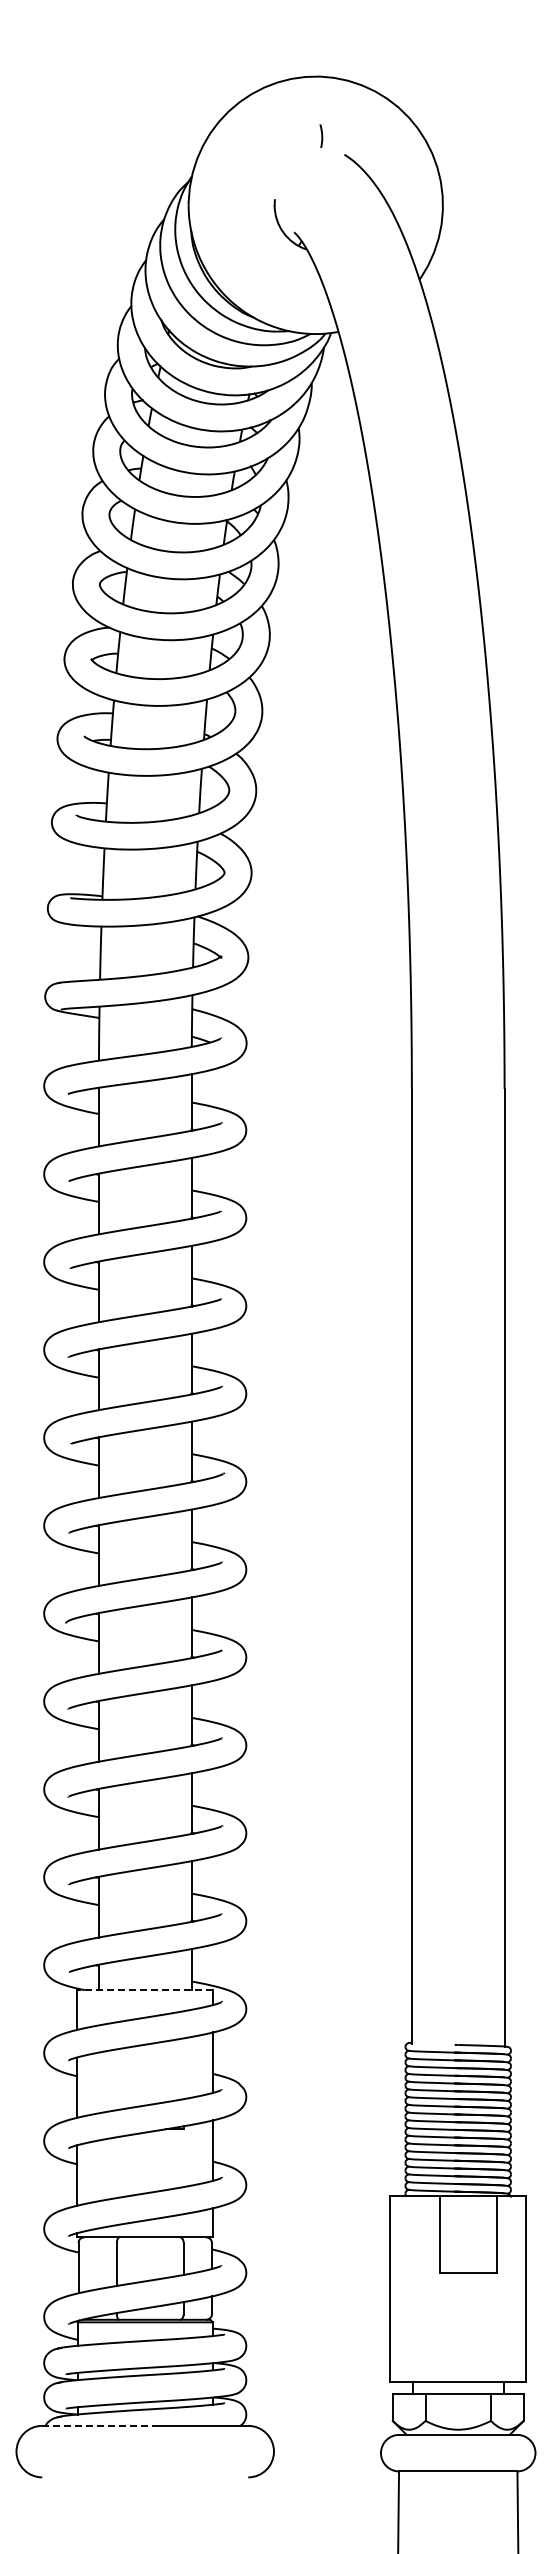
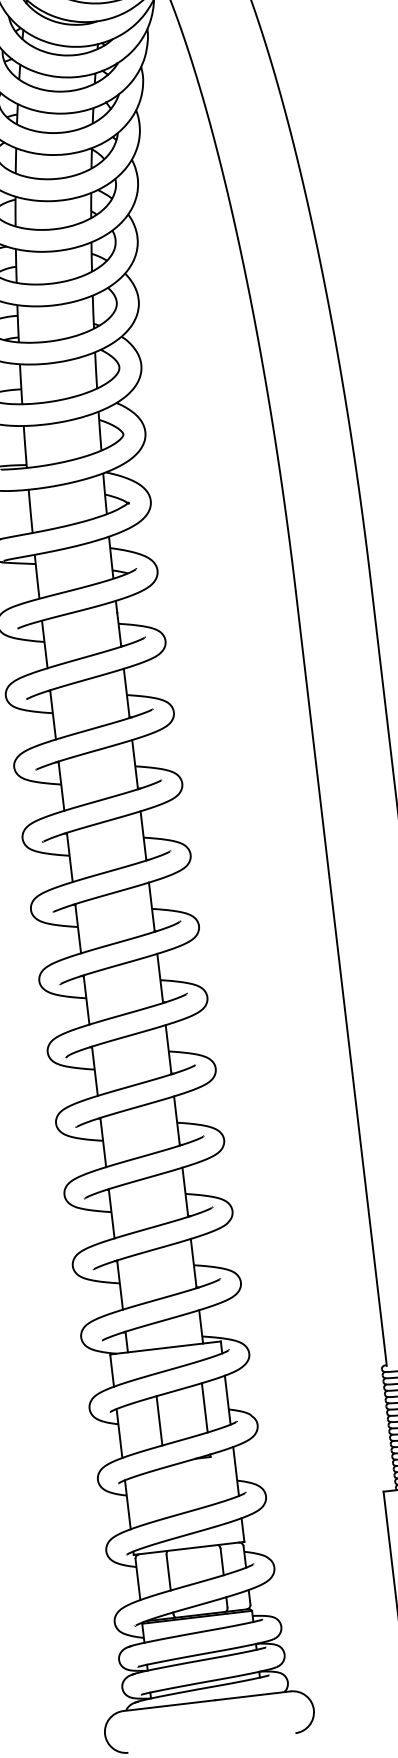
line: (145, 1990) -> (165, 1348), dashed -> solid
line: (184, 2068) -> (204, 1407), added
line: (127, 2077) -> (159, 1420), added
line: (98, 2425) -> (169, 1705), dashed -> solid

